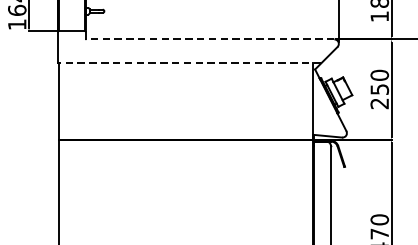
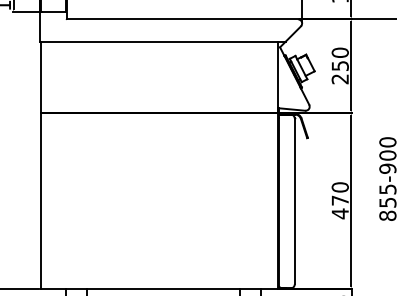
line: (210, 39) -> (182, 19), dashed -> solid
line: (190, 63) -> (163, 41), dashed -> solid

